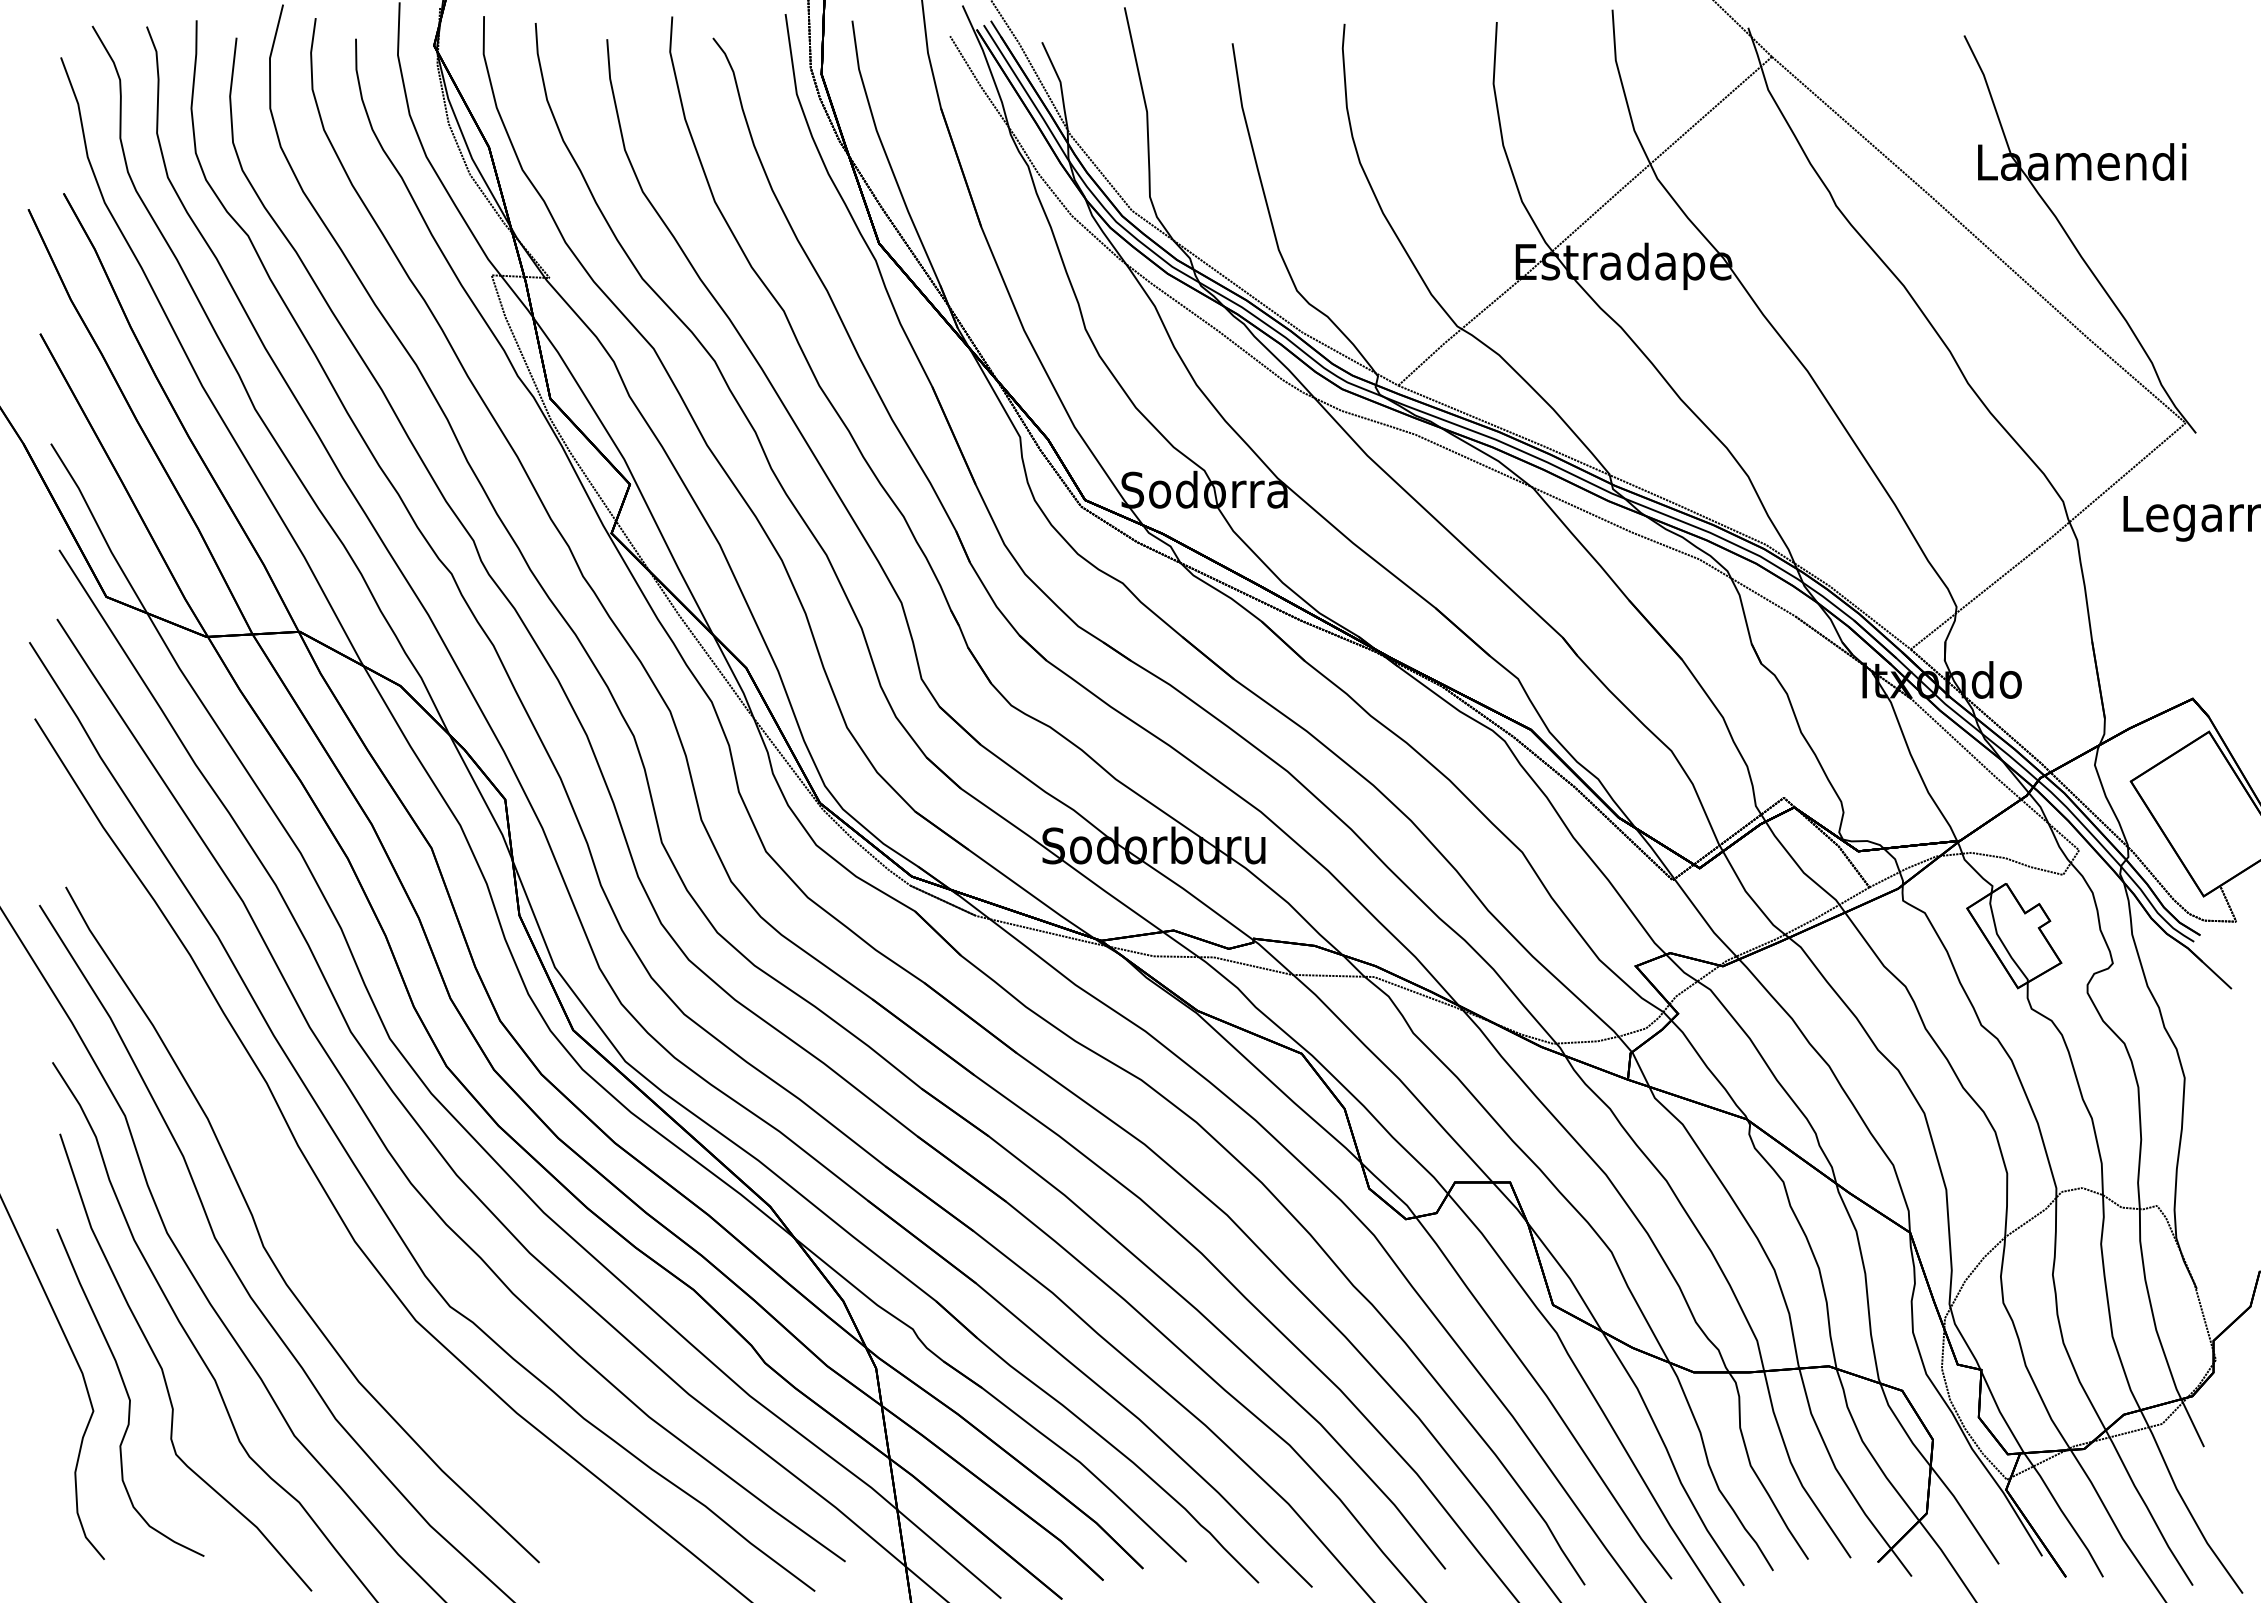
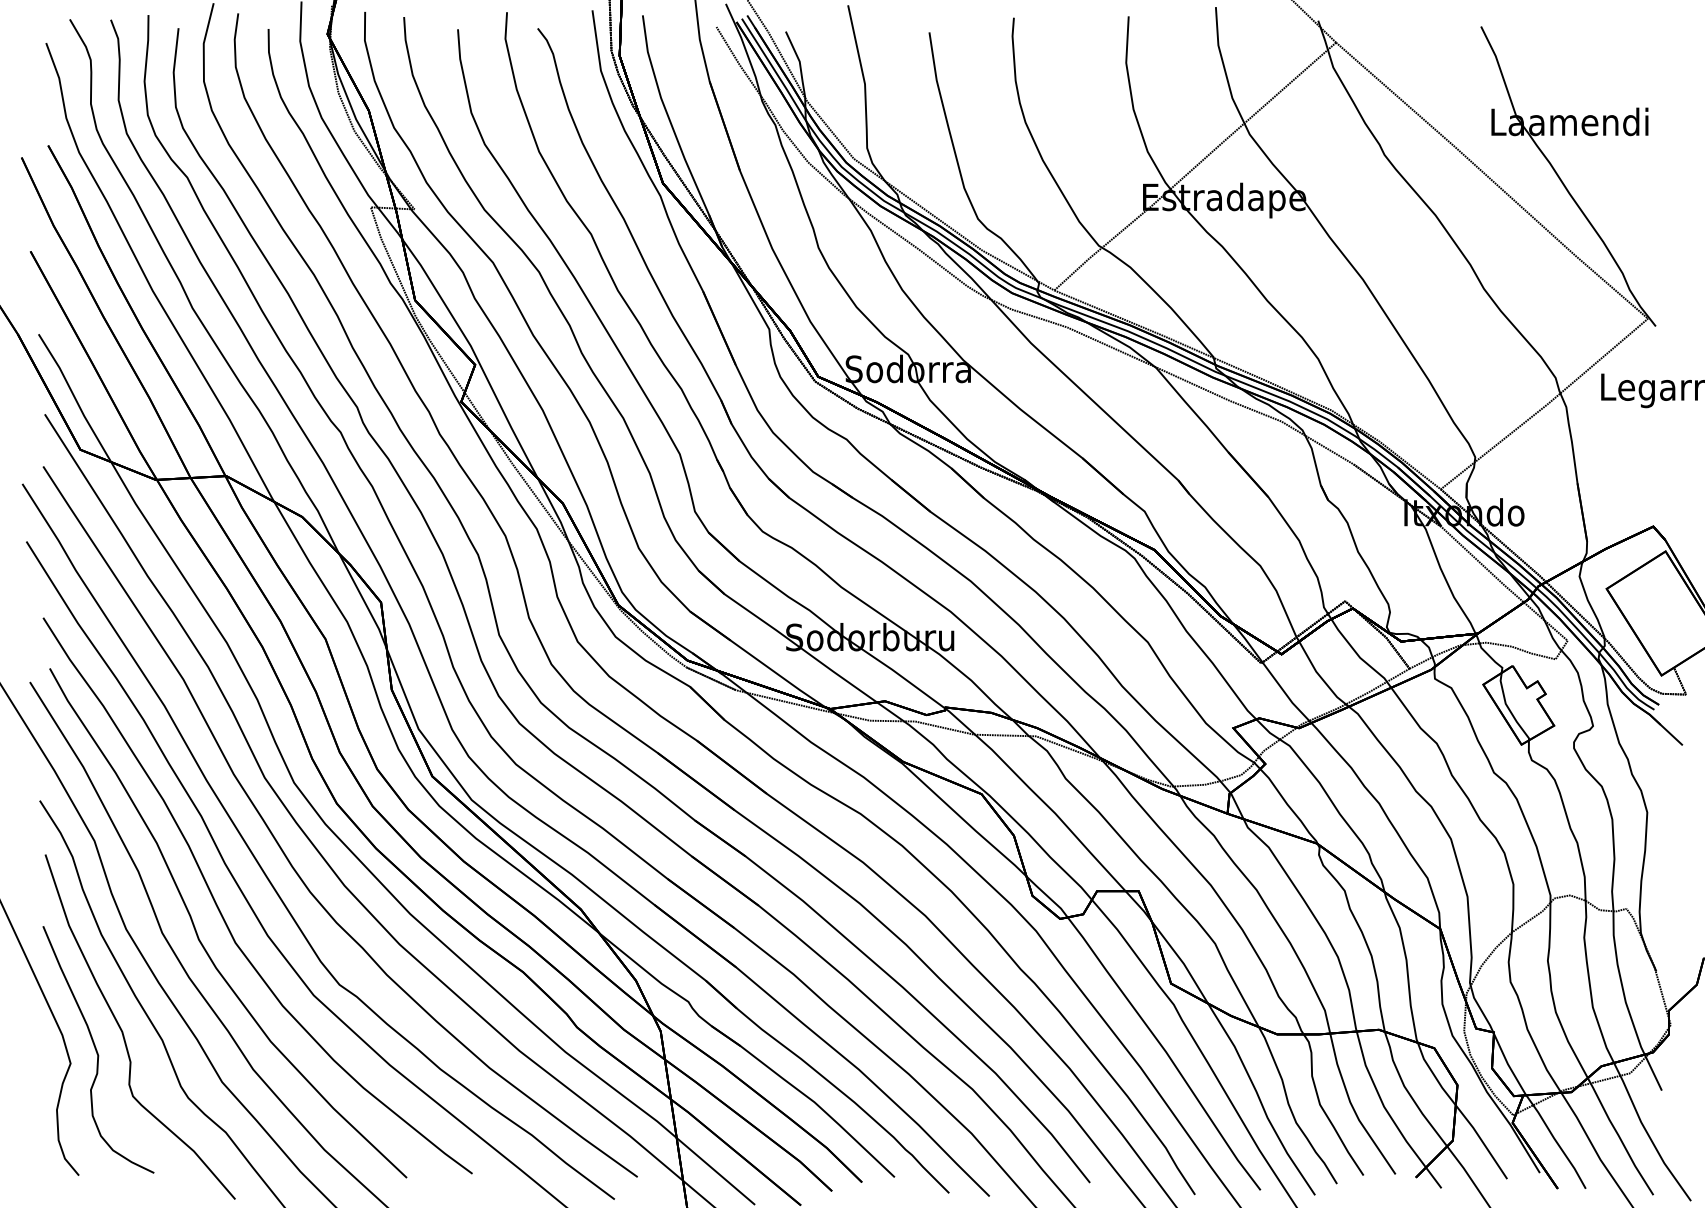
curve: (293, 1211) -> (221, 913), added

